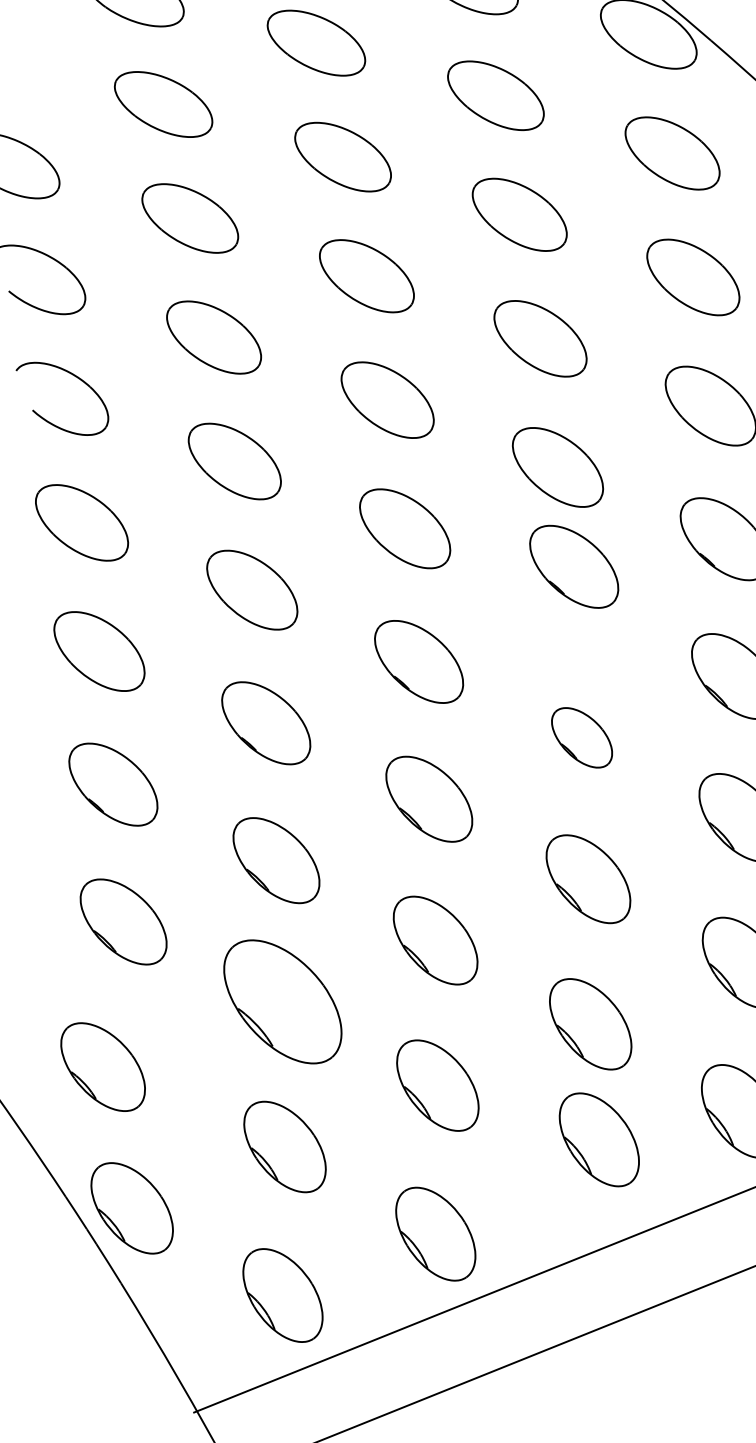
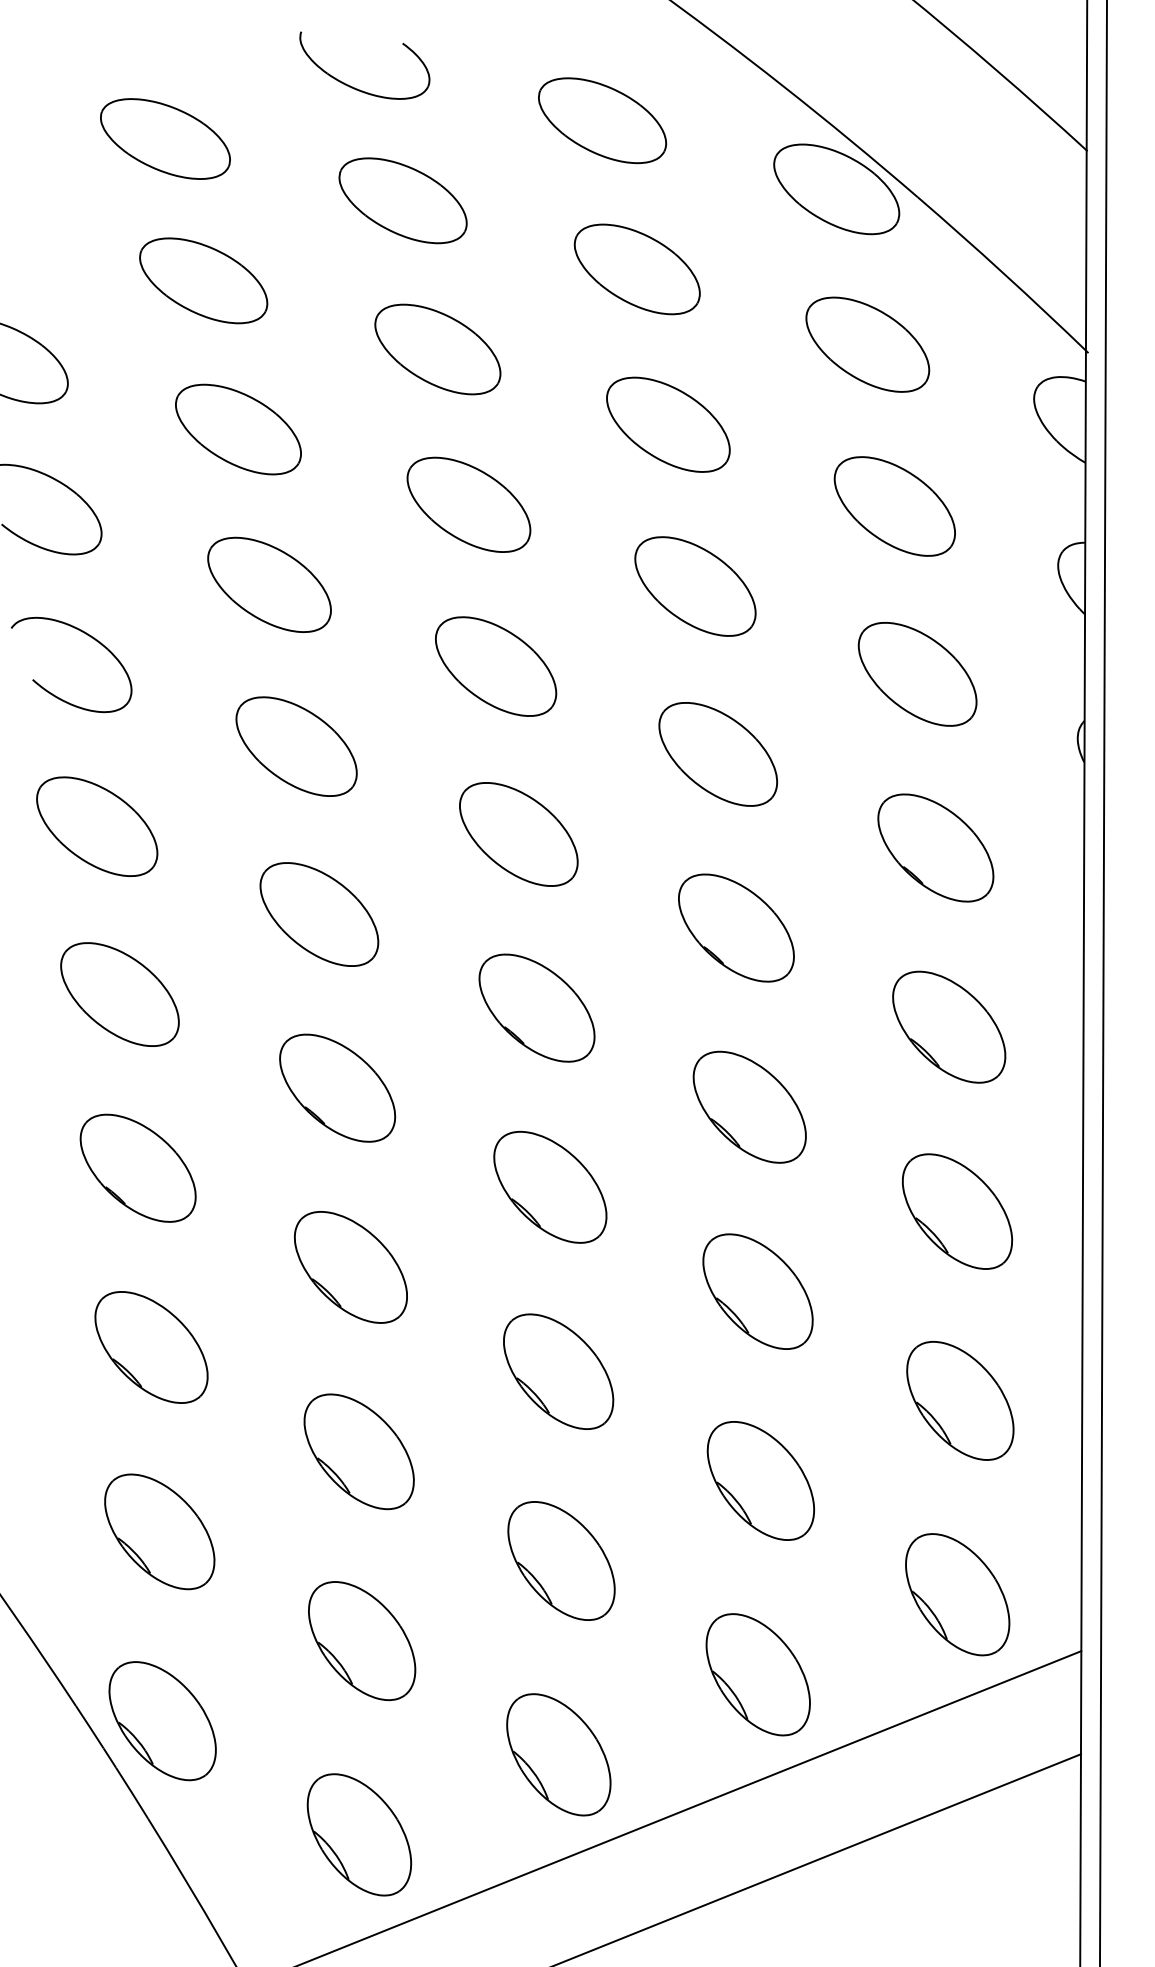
part: (574, 566) -> (736, 927), moved
part: (581, 737) -> (749, 1106), size x1.43
part: (282, 1001) -> (358, 1451), size x0.71
part: (102, 1066) -> (159, 1531), moved
part: (598, 1139) -> (757, 1674), moved

